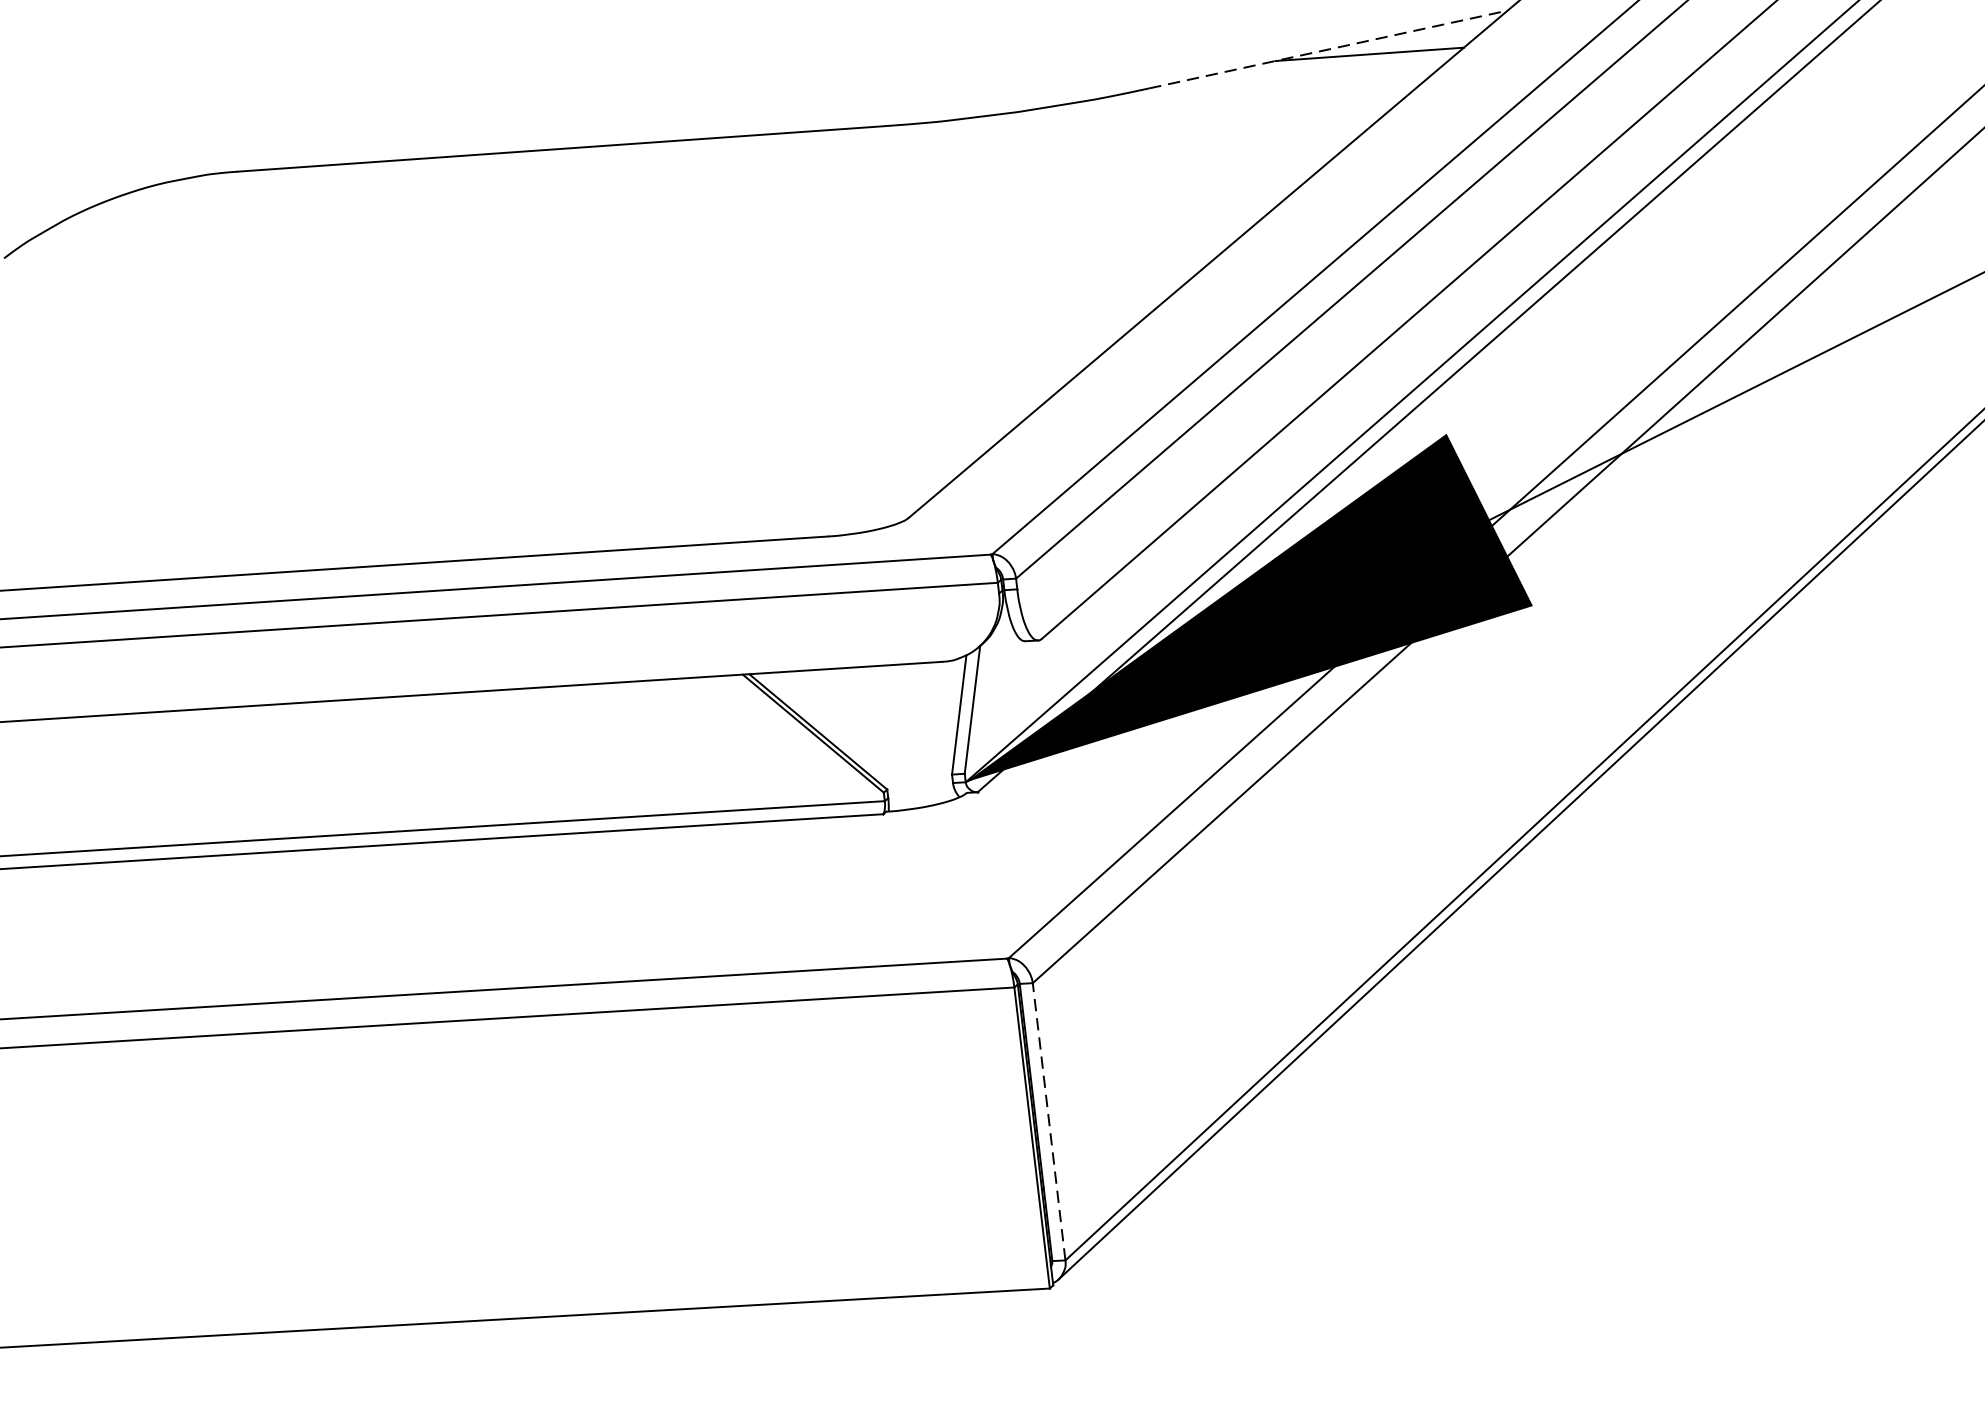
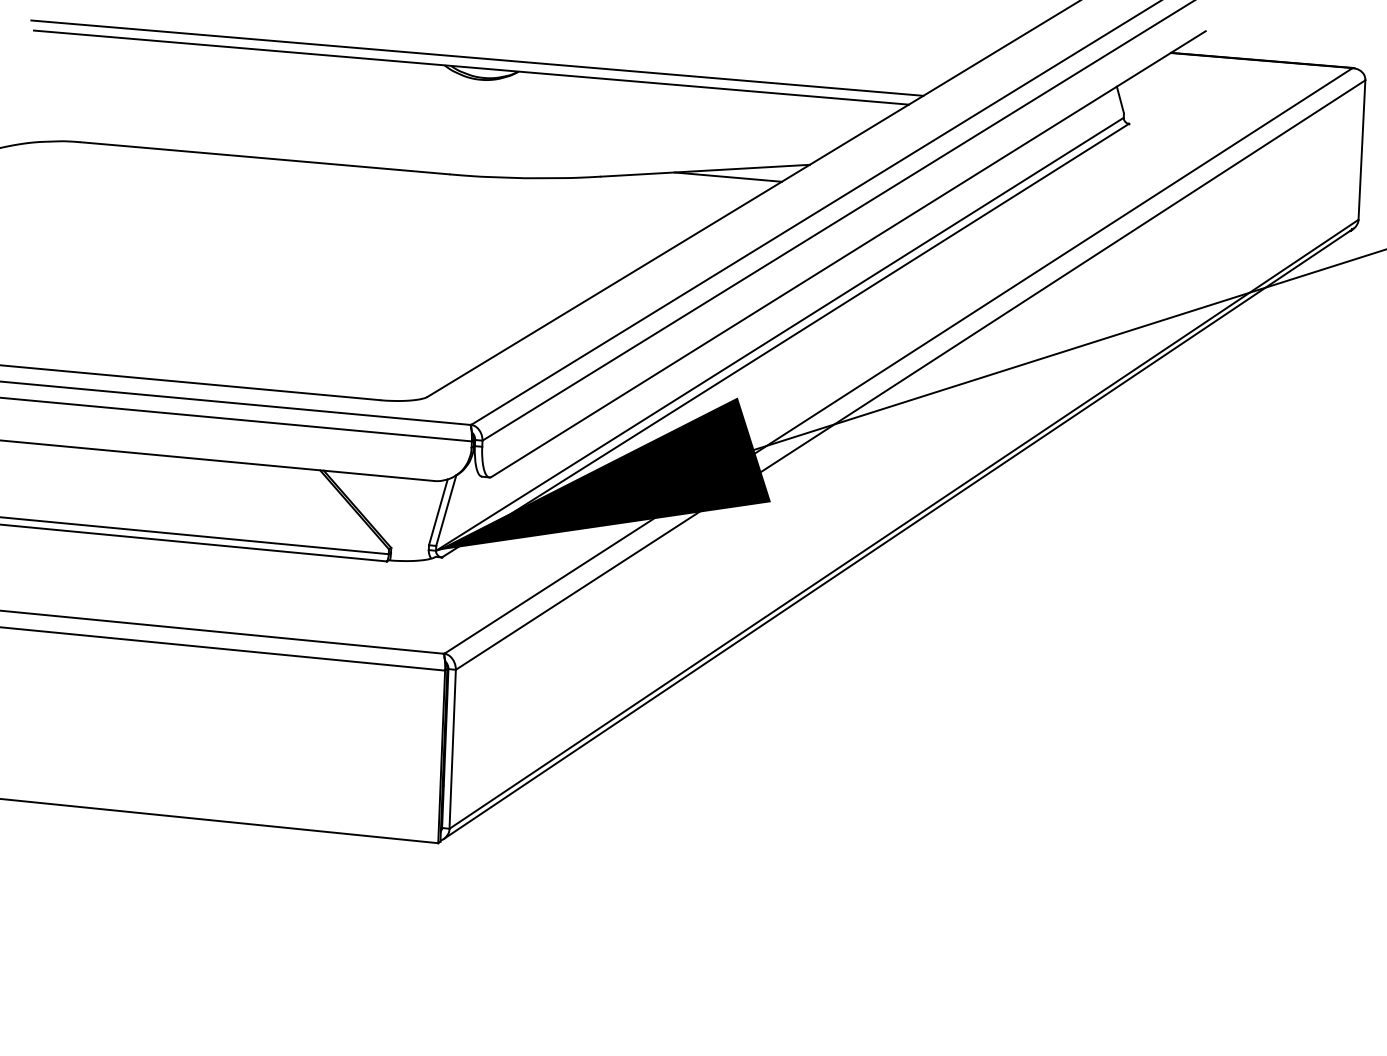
line: (1328, 49) -> (705, 170), dashed -> solid
line: (1048, 1122) -> (452, 749), dashed -> solid

